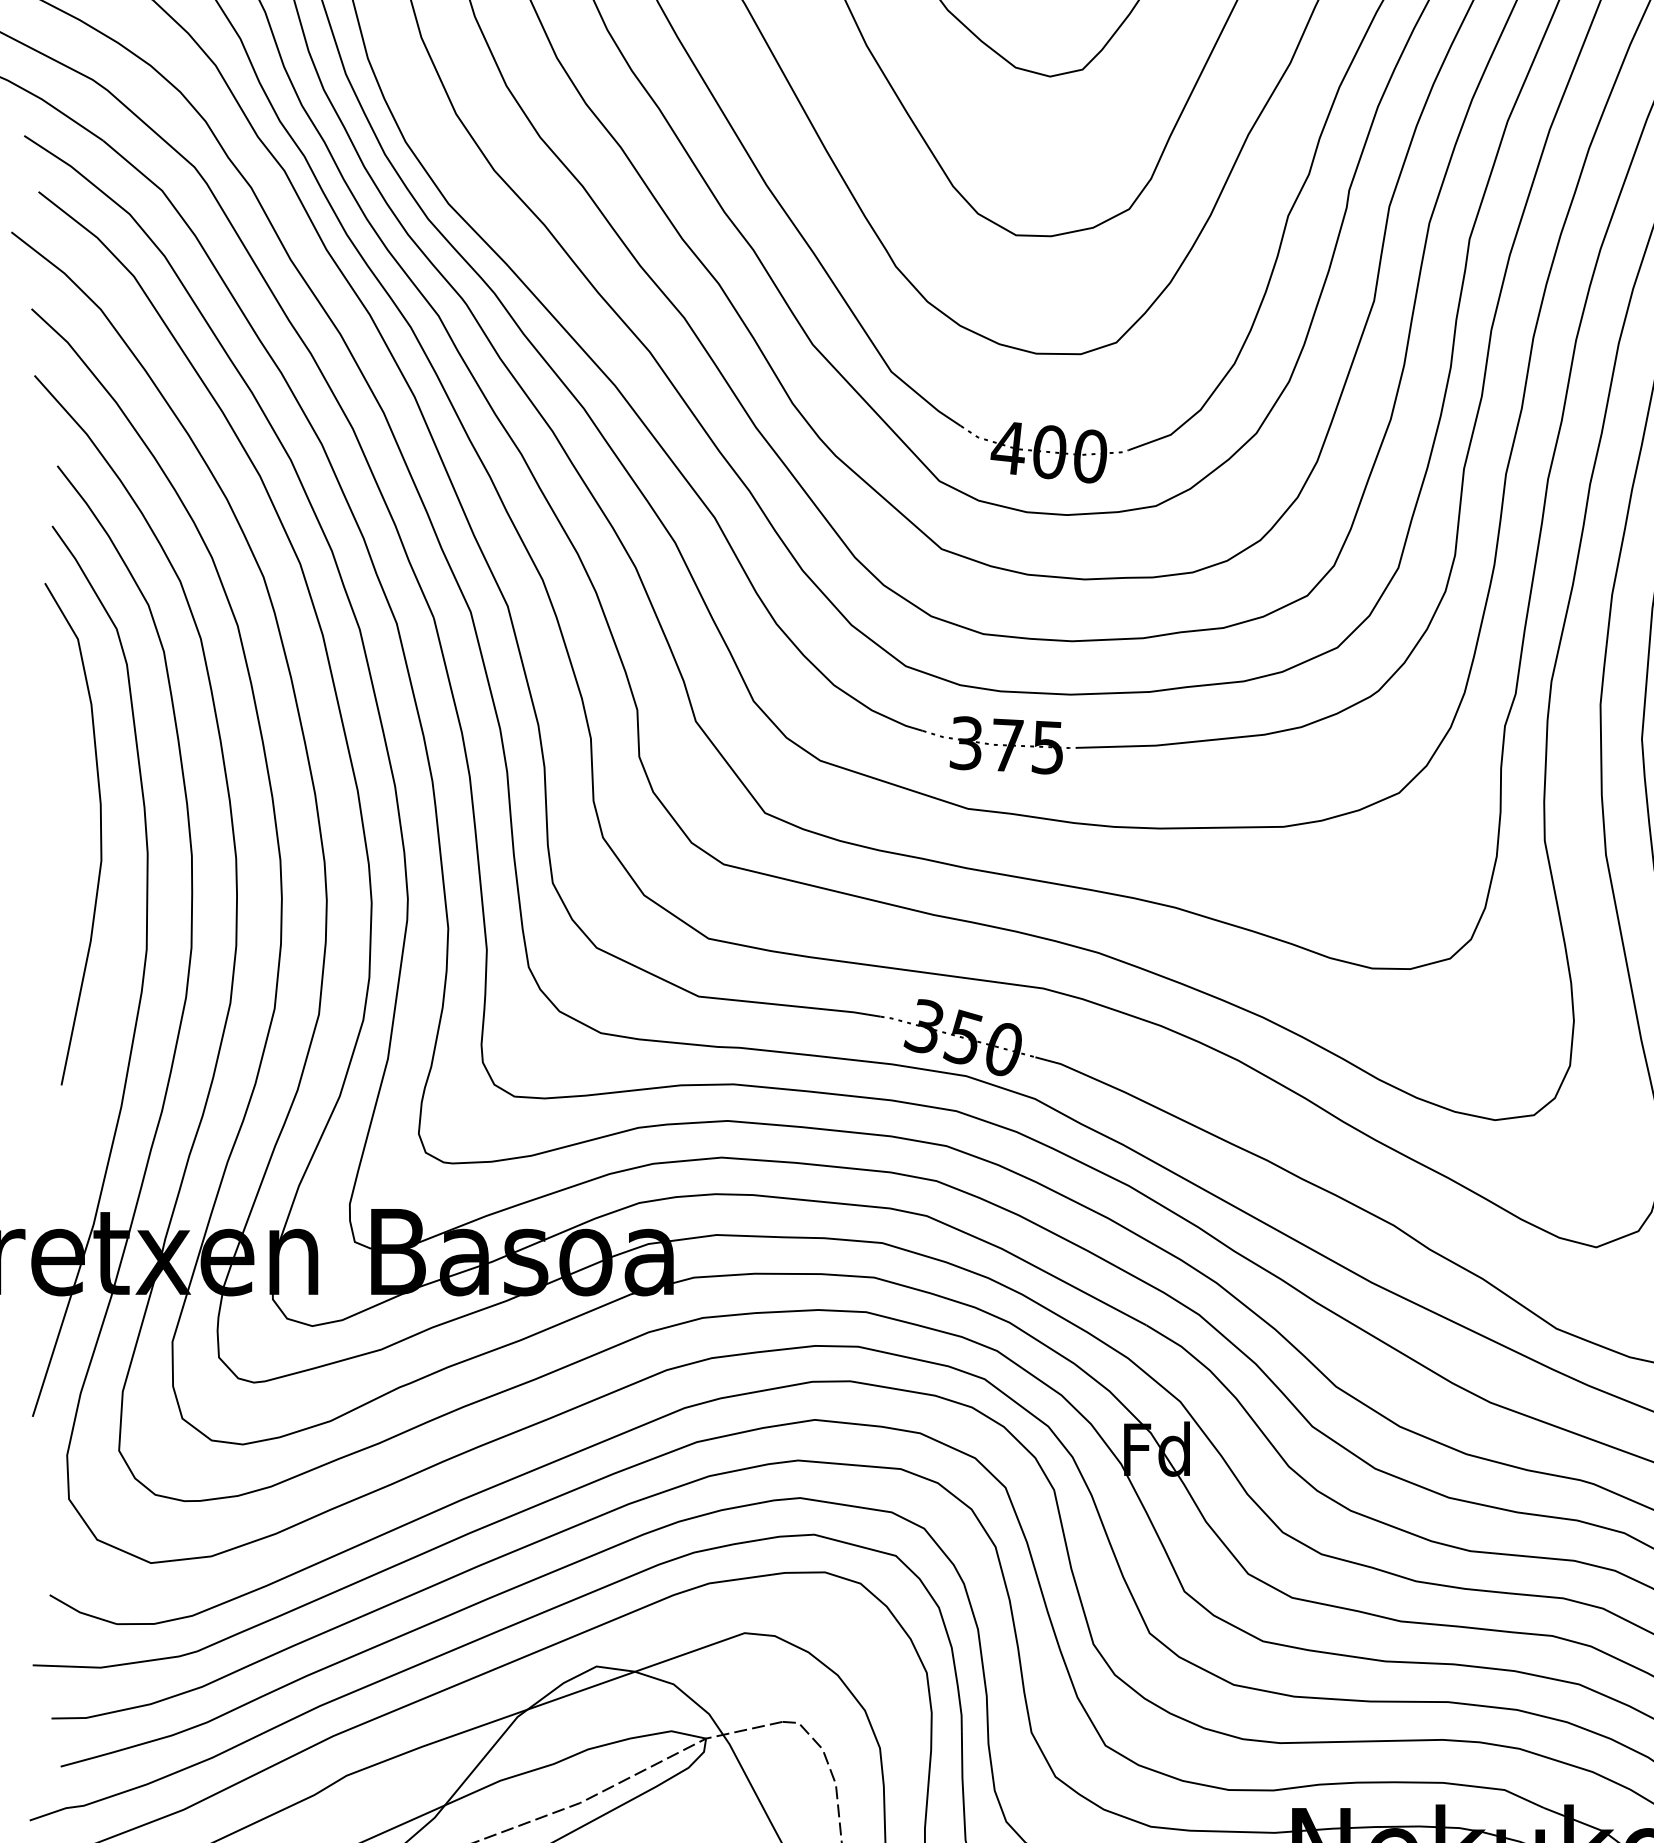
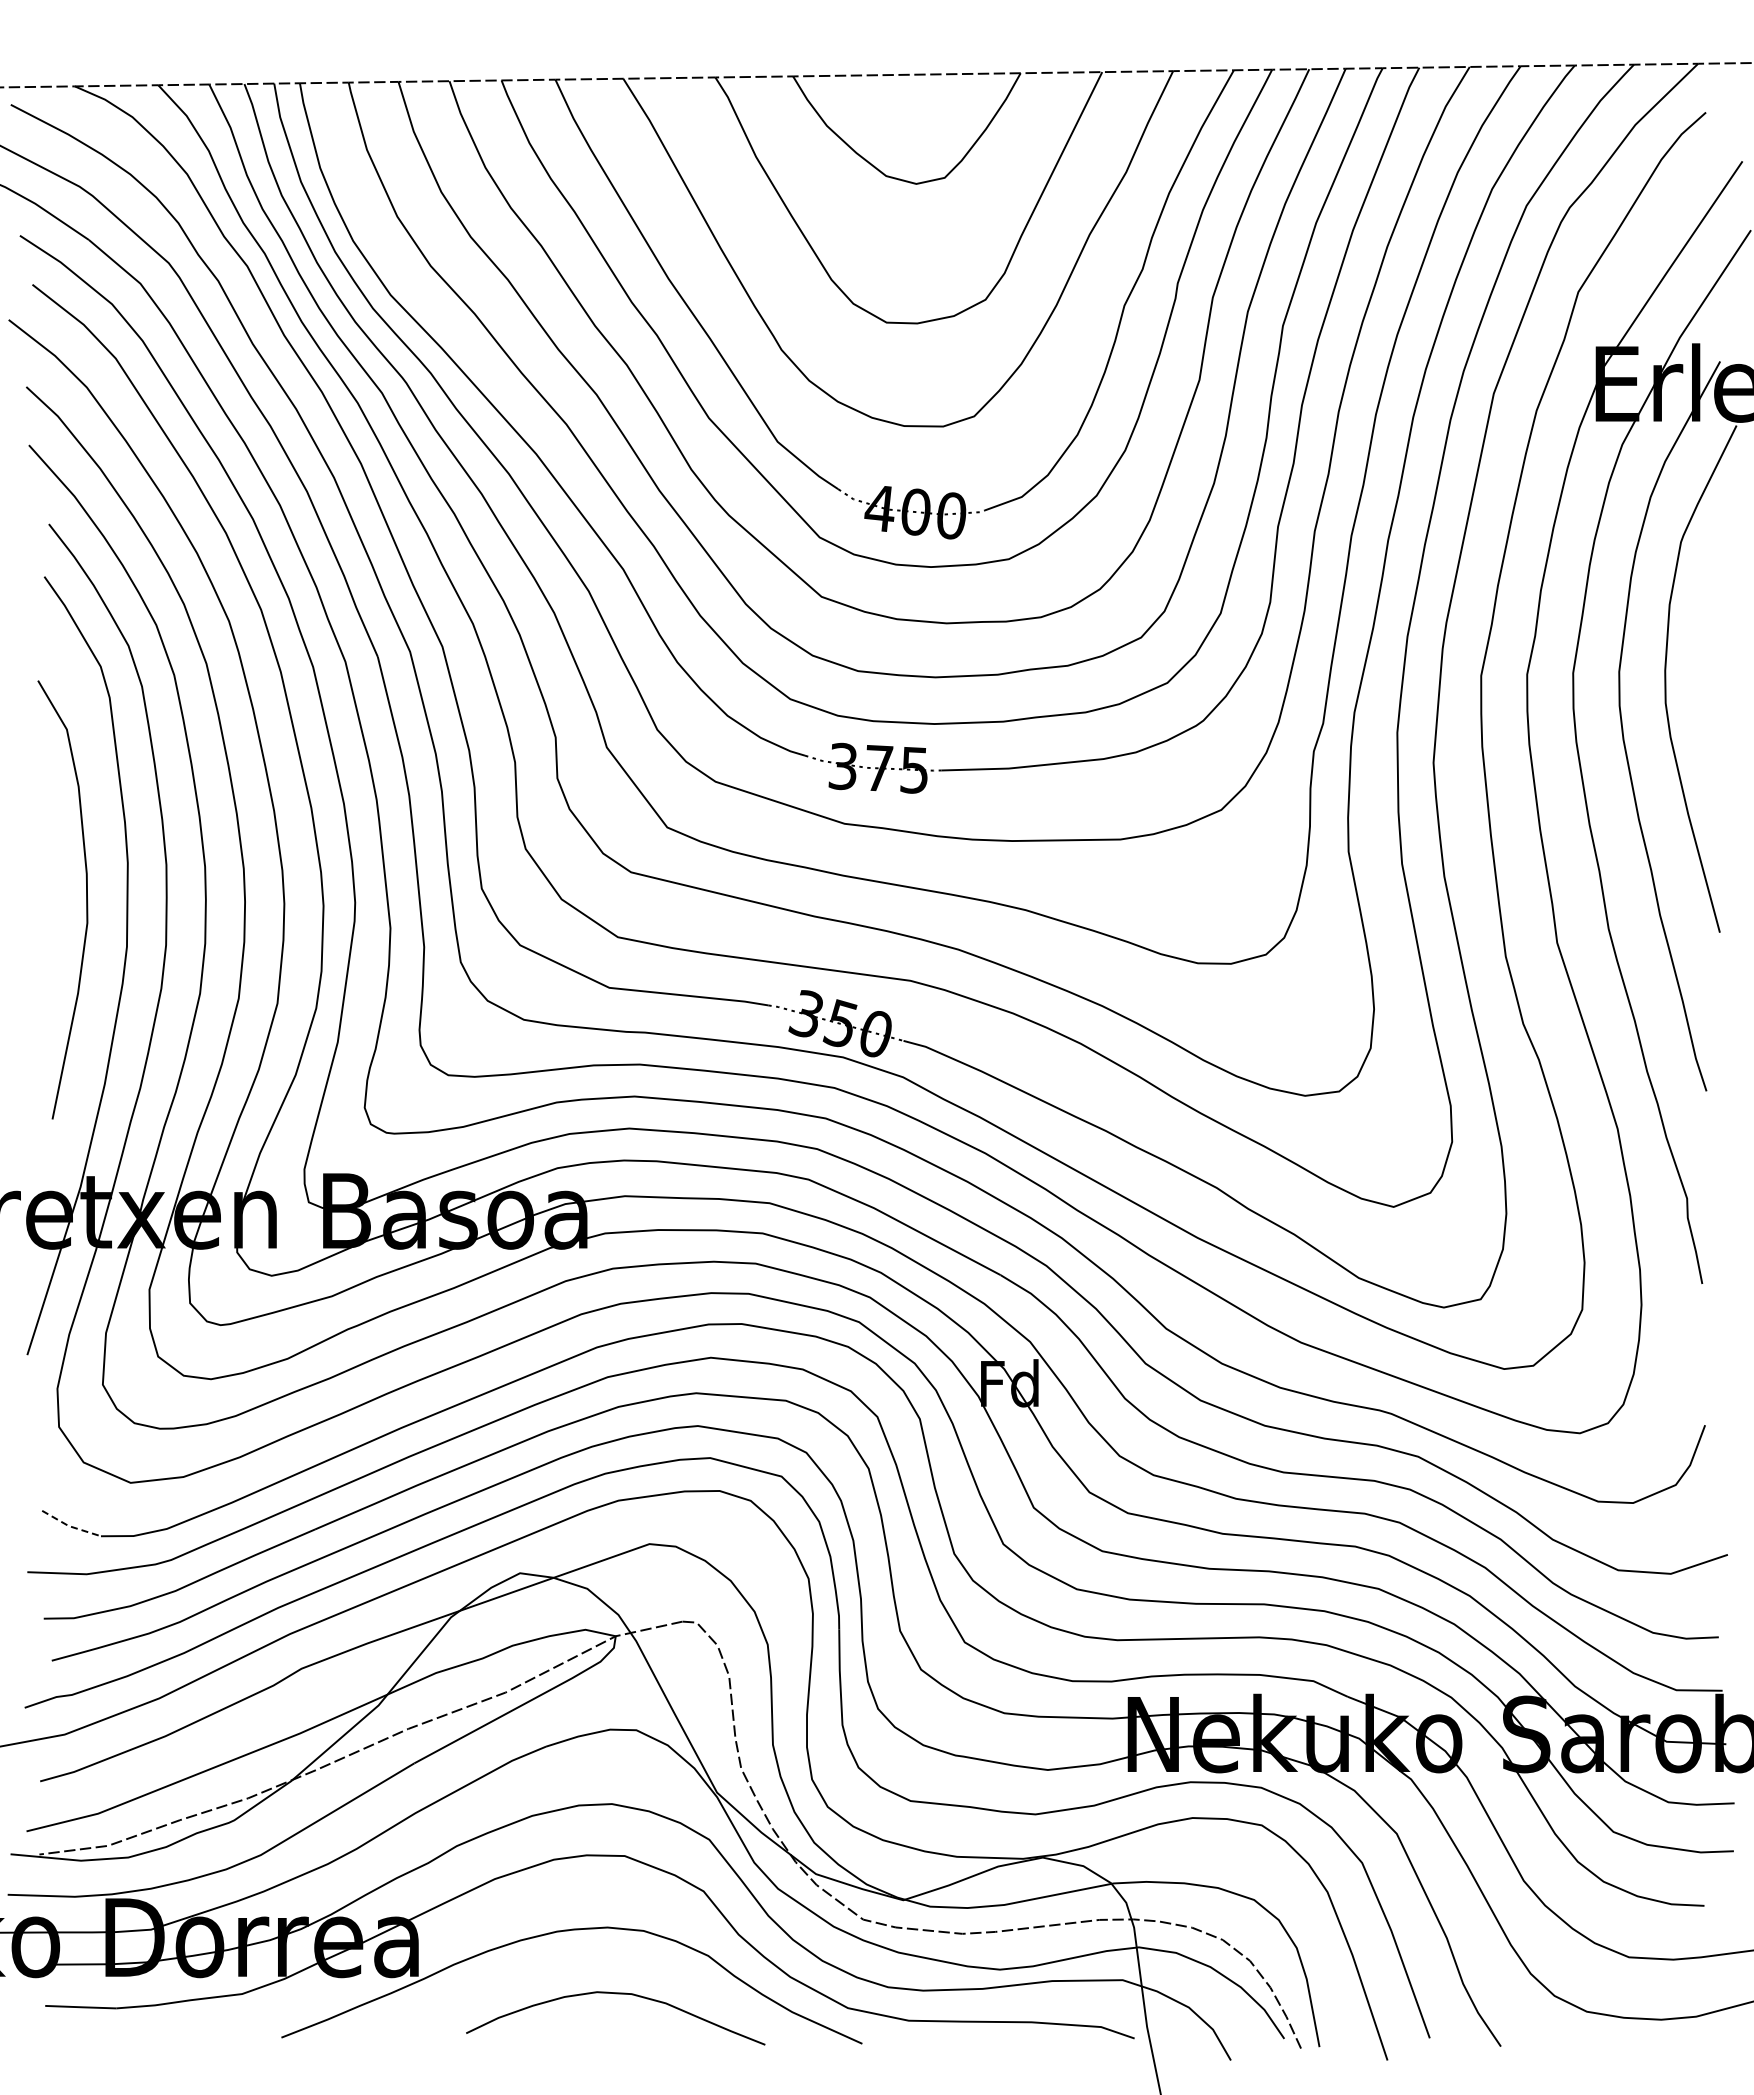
curve: (100, 833) -> (86, 899), moved
line: (80, 1613) -> (69, 1526), solid -> dashed

